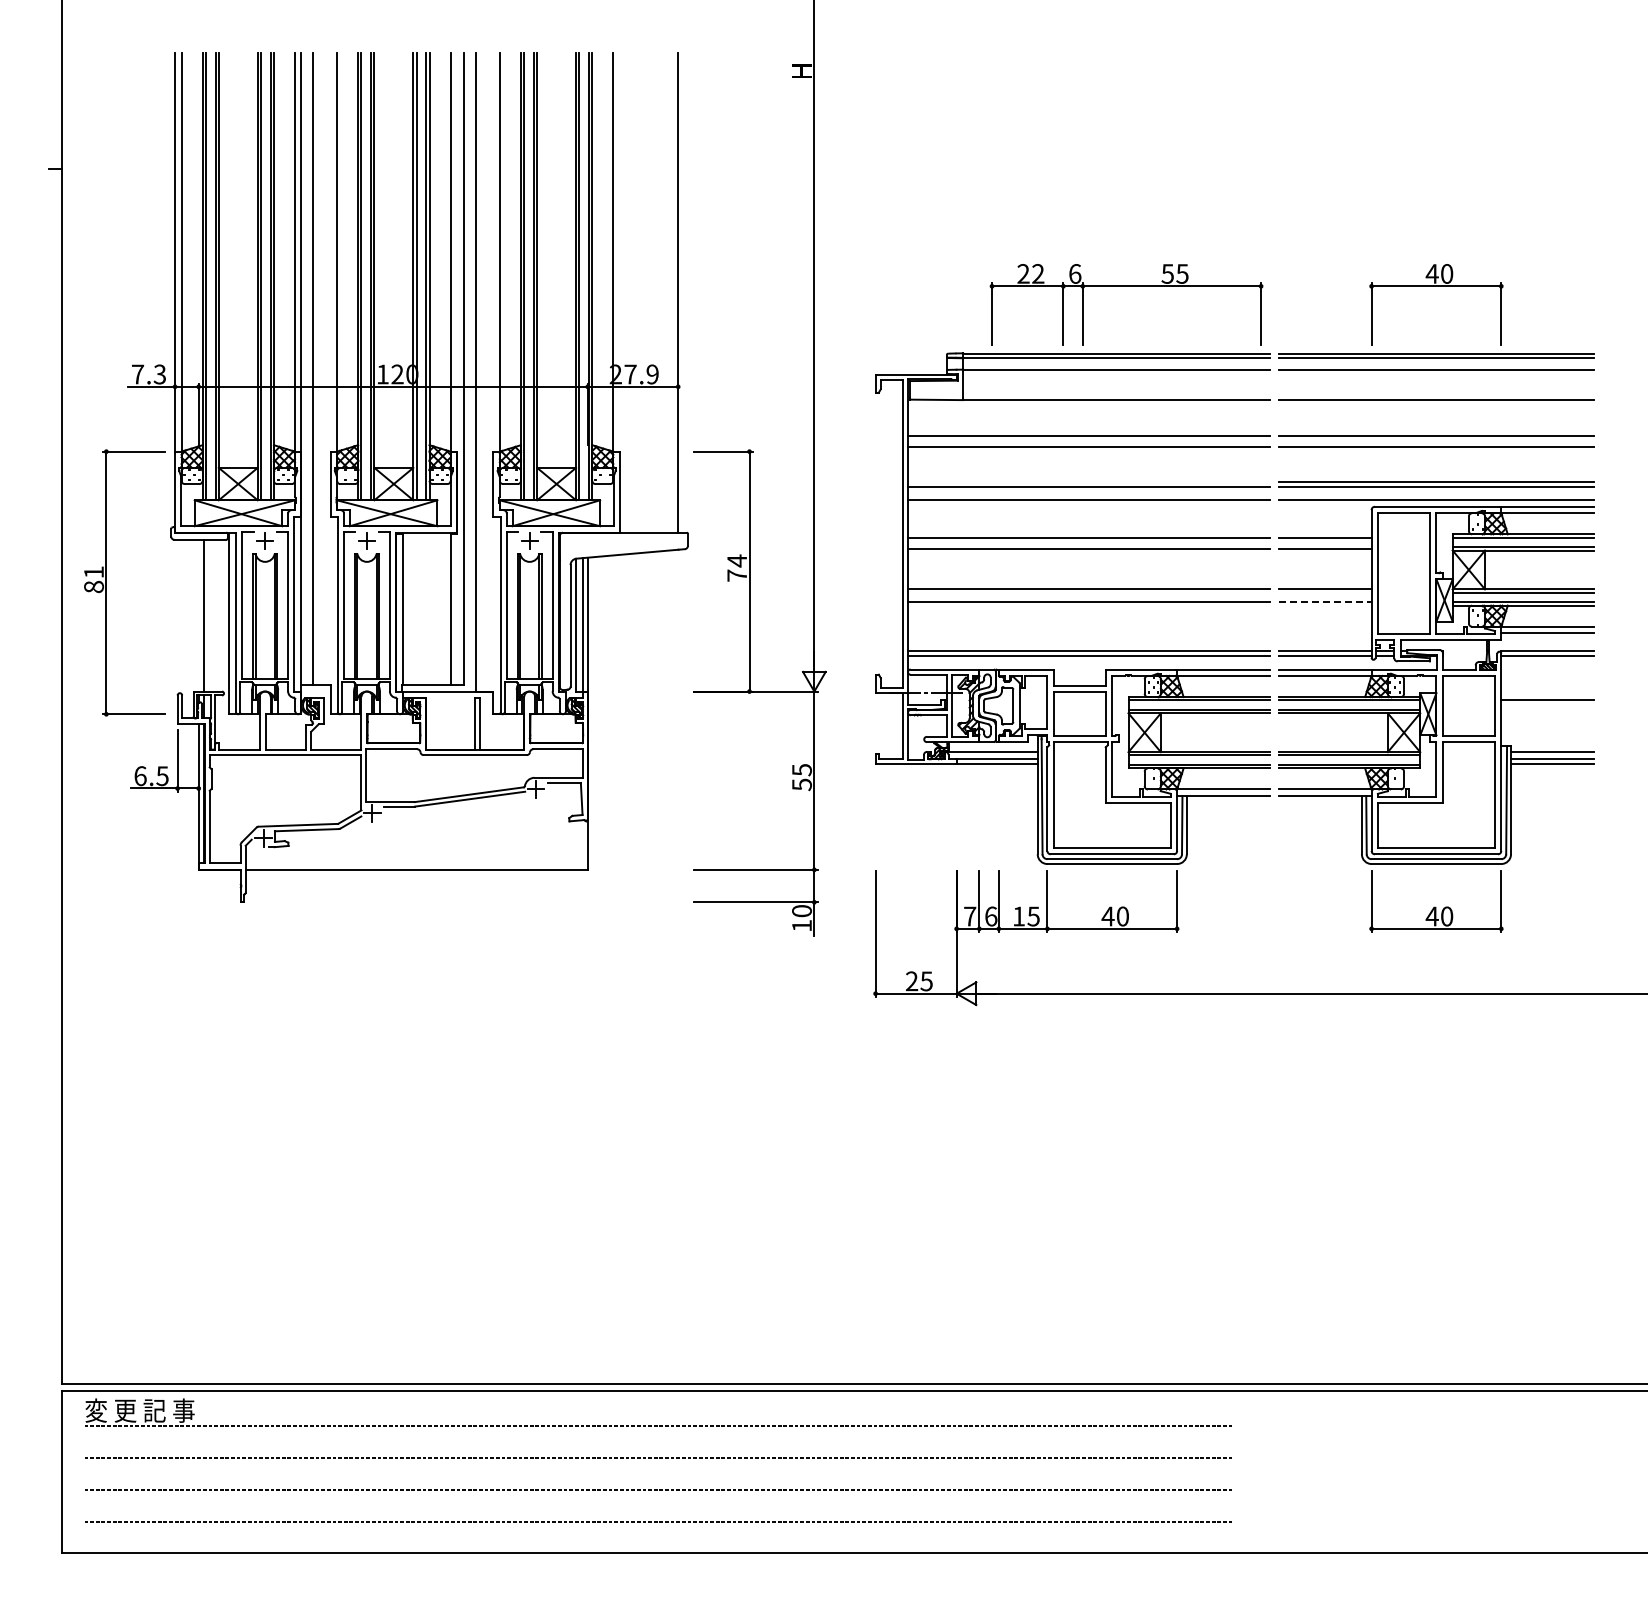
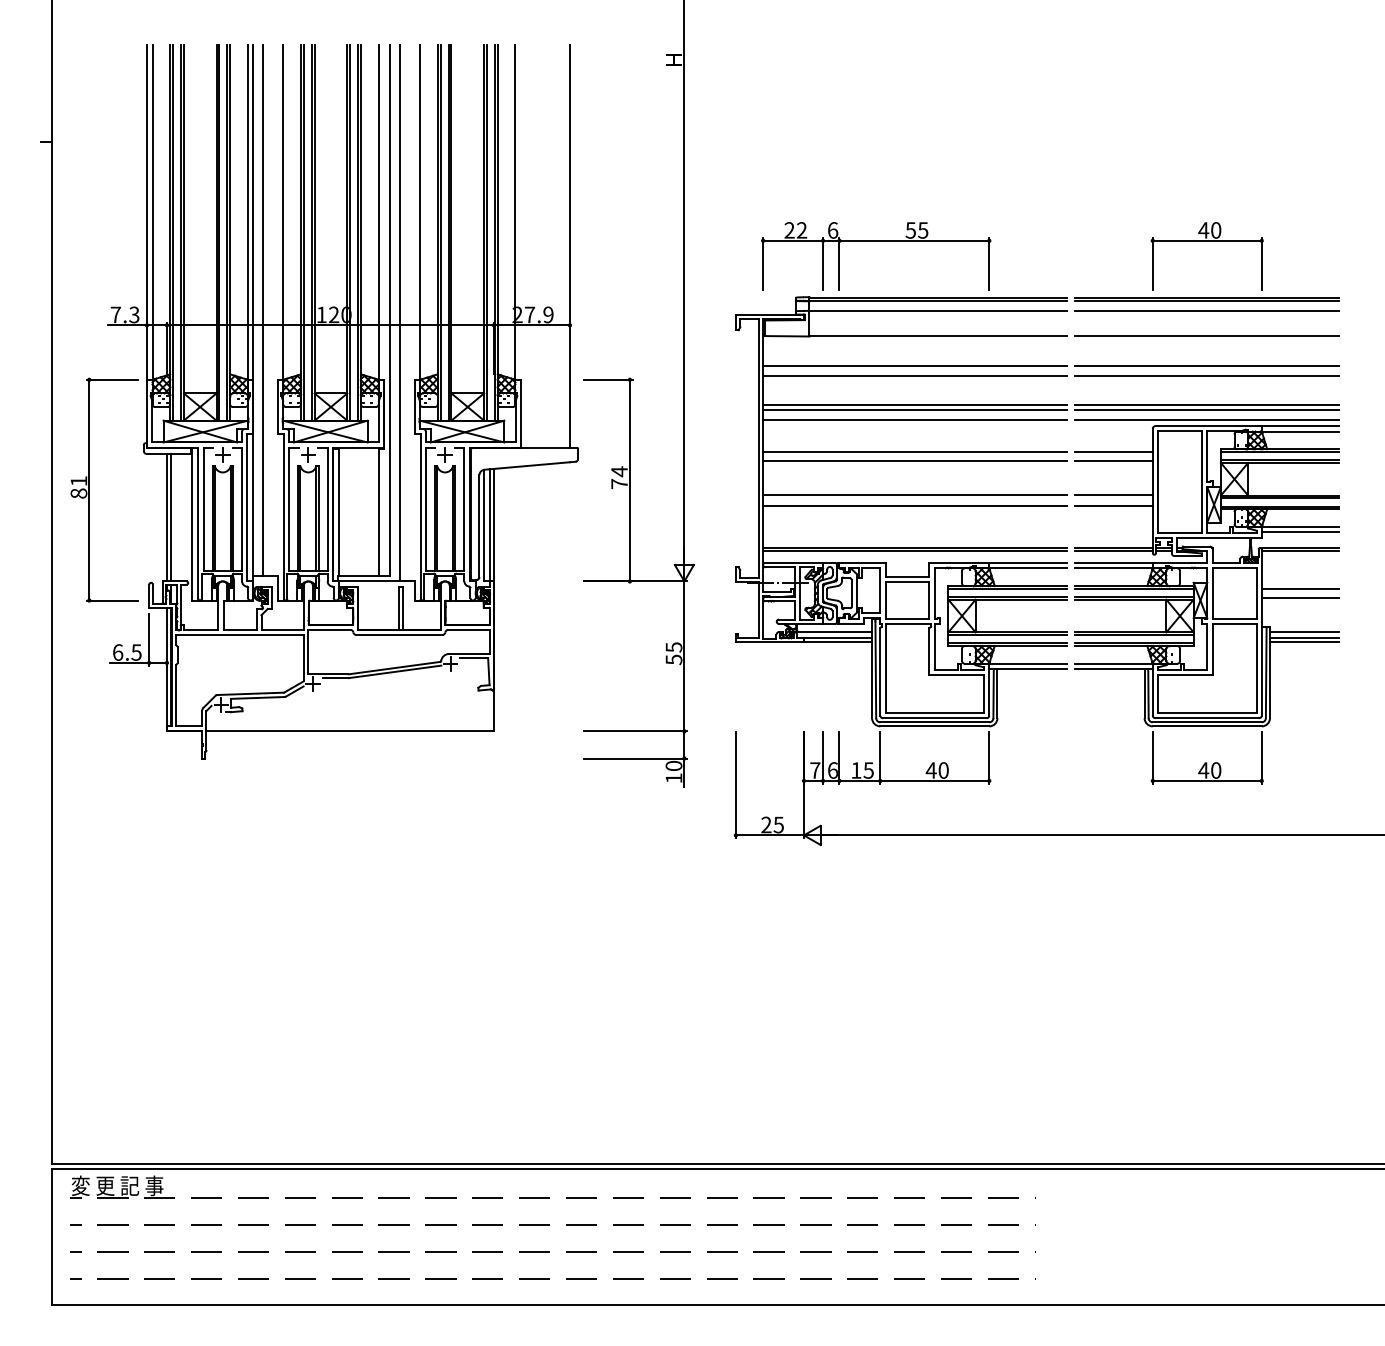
part: (1126, 286) -> (876, 240), moved
line: (1088, 482) -> (914, 405), added
line: (1325, 601) -> (1114, 505), dashed -> solid
line: (198, 615) -> (166, 517), added
line: (1547, 711) -> (1300, 598), added

